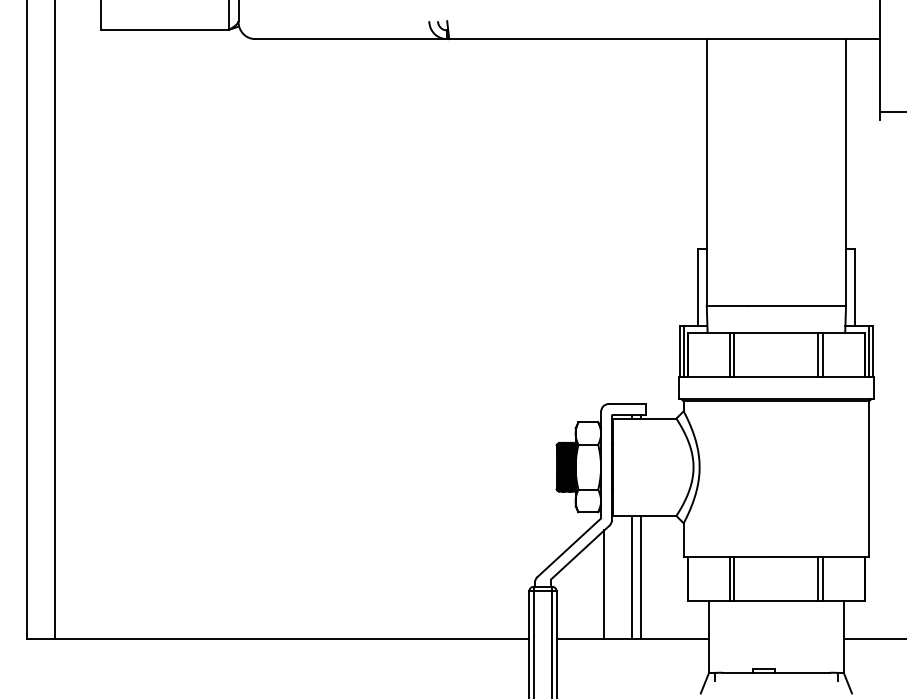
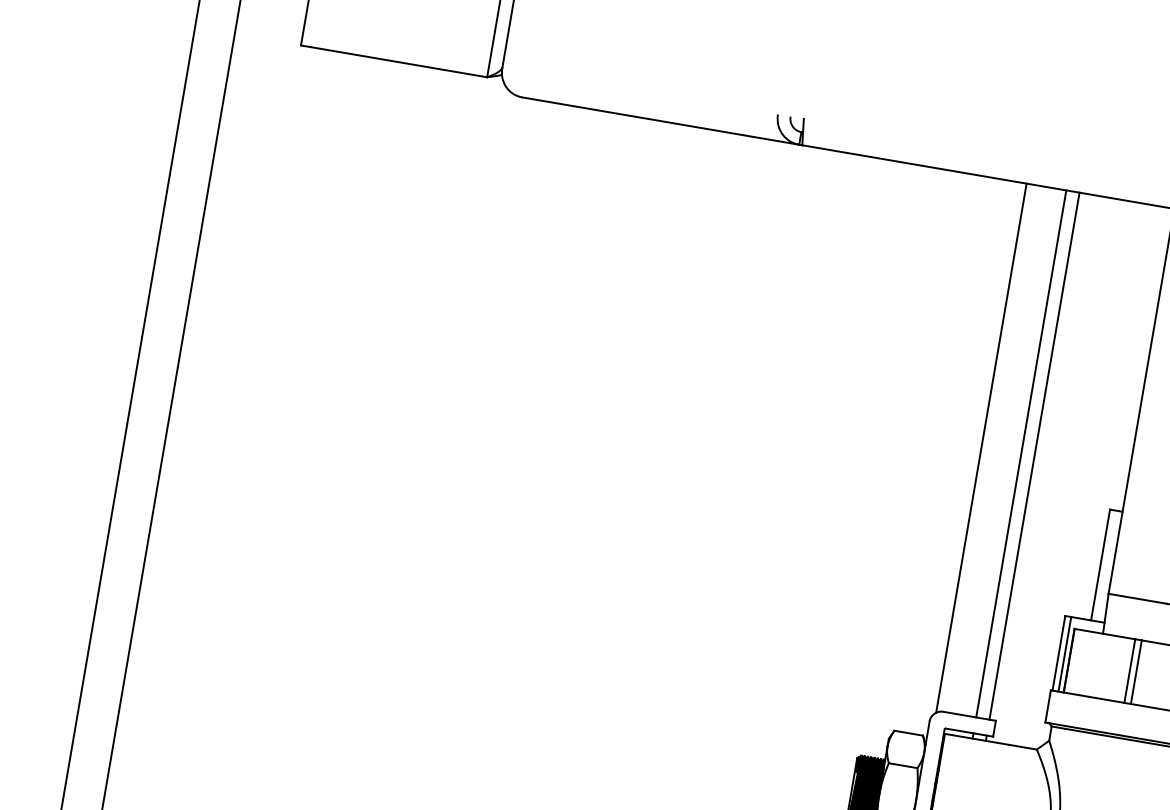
line: (631, 221) -> (1020, 453), added
line: (641, 221) -> (1035, 456), added
line: (604, 222) -> (981, 448), added

